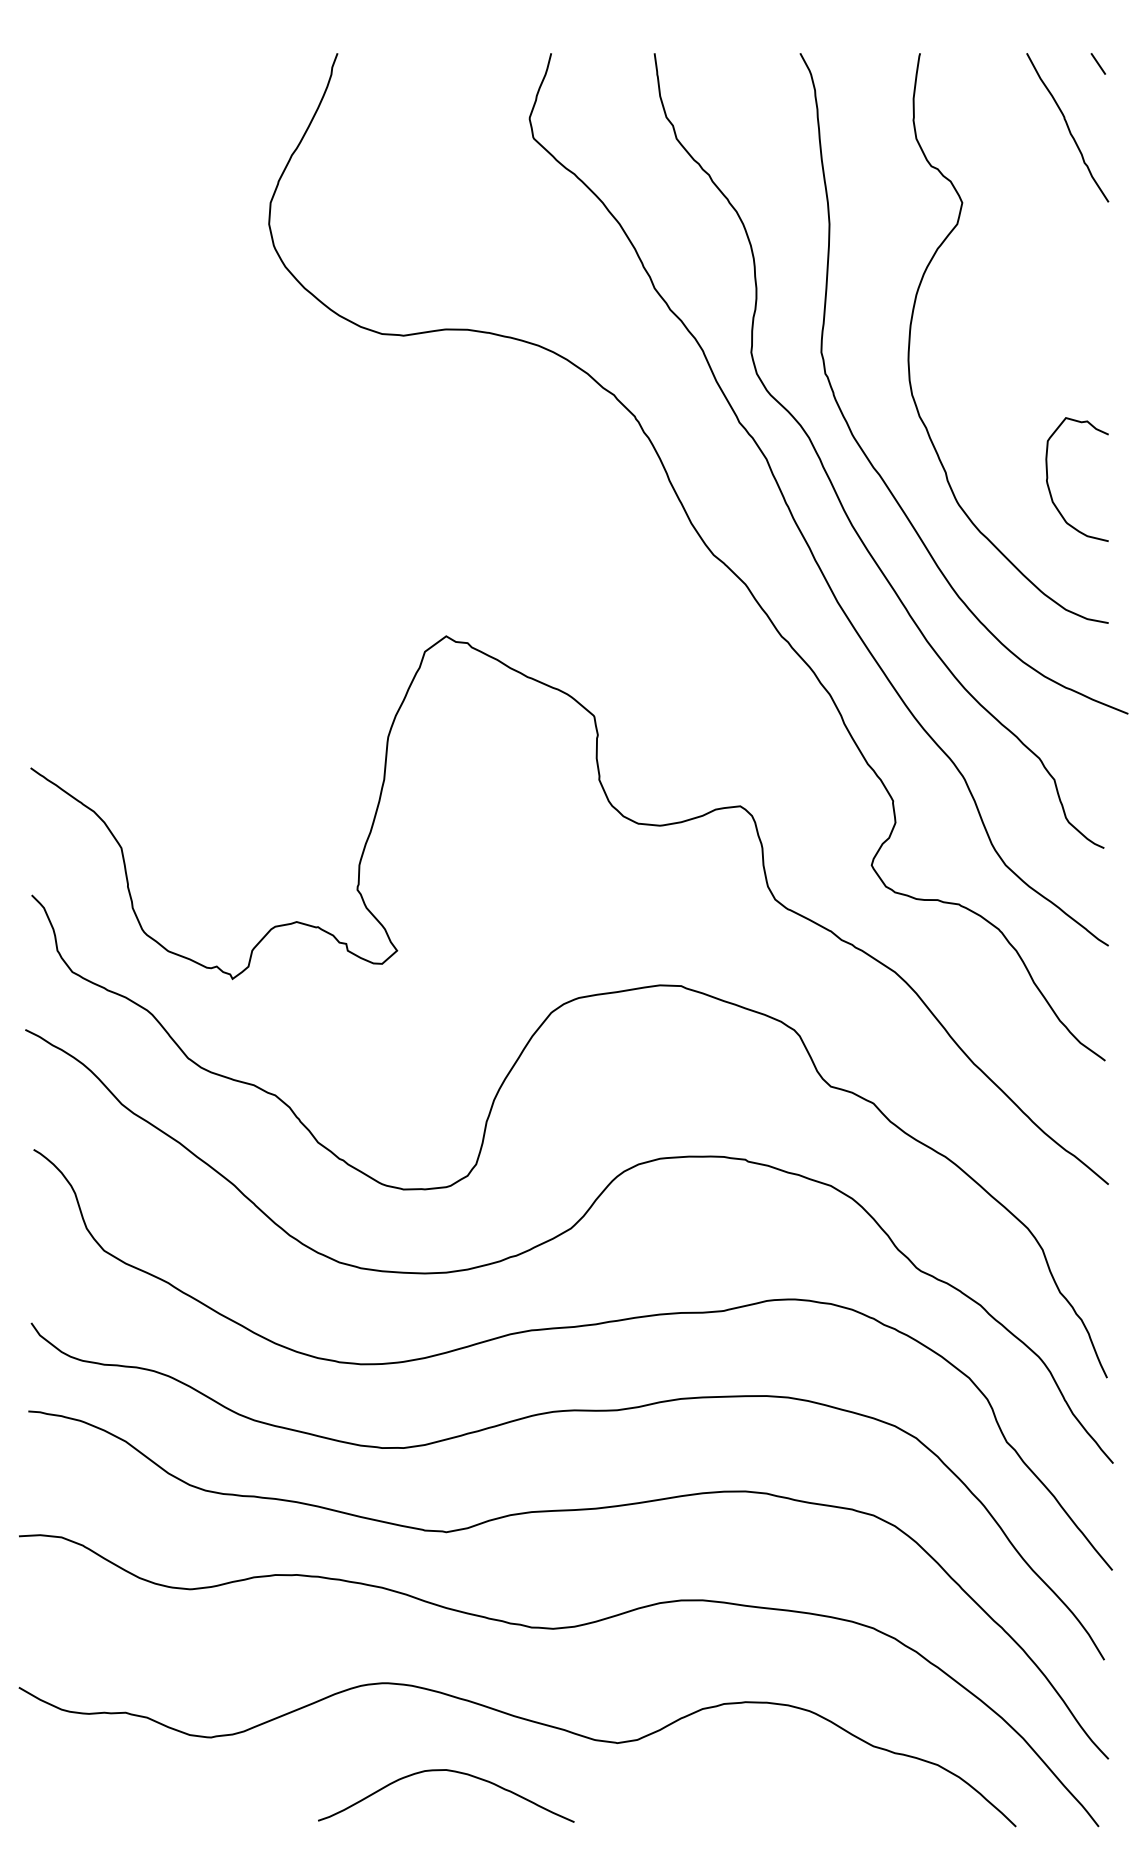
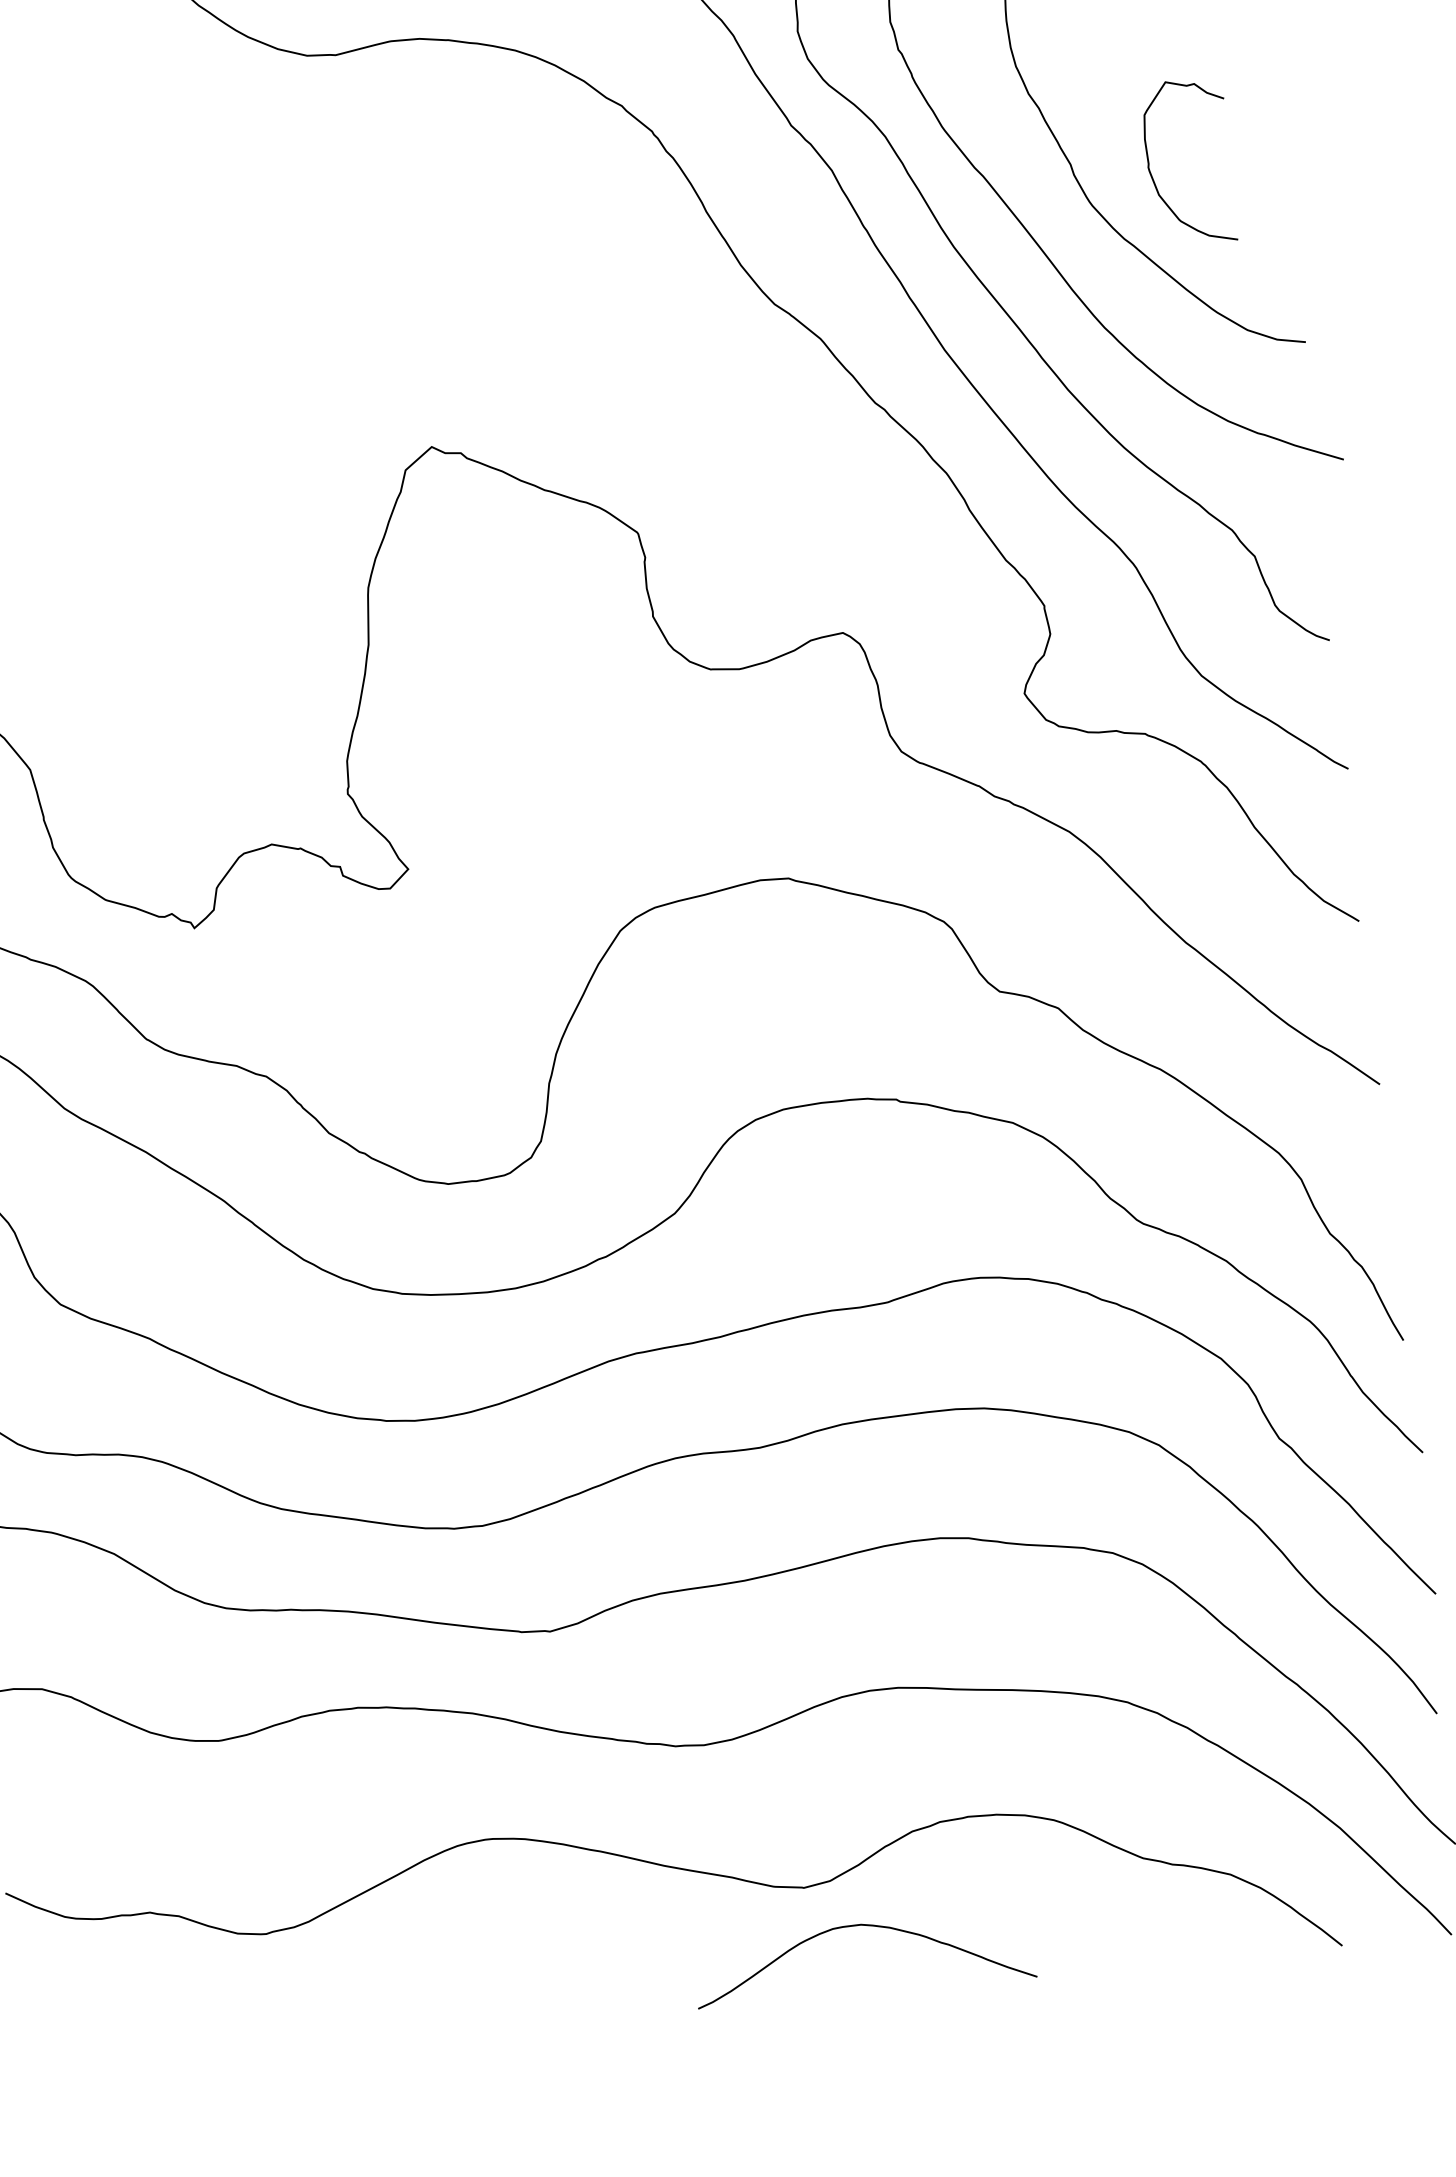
curve: (1050, 489) -> (1154, 178), moved
curve: (447, 1771) -> (862, 1926), moved

